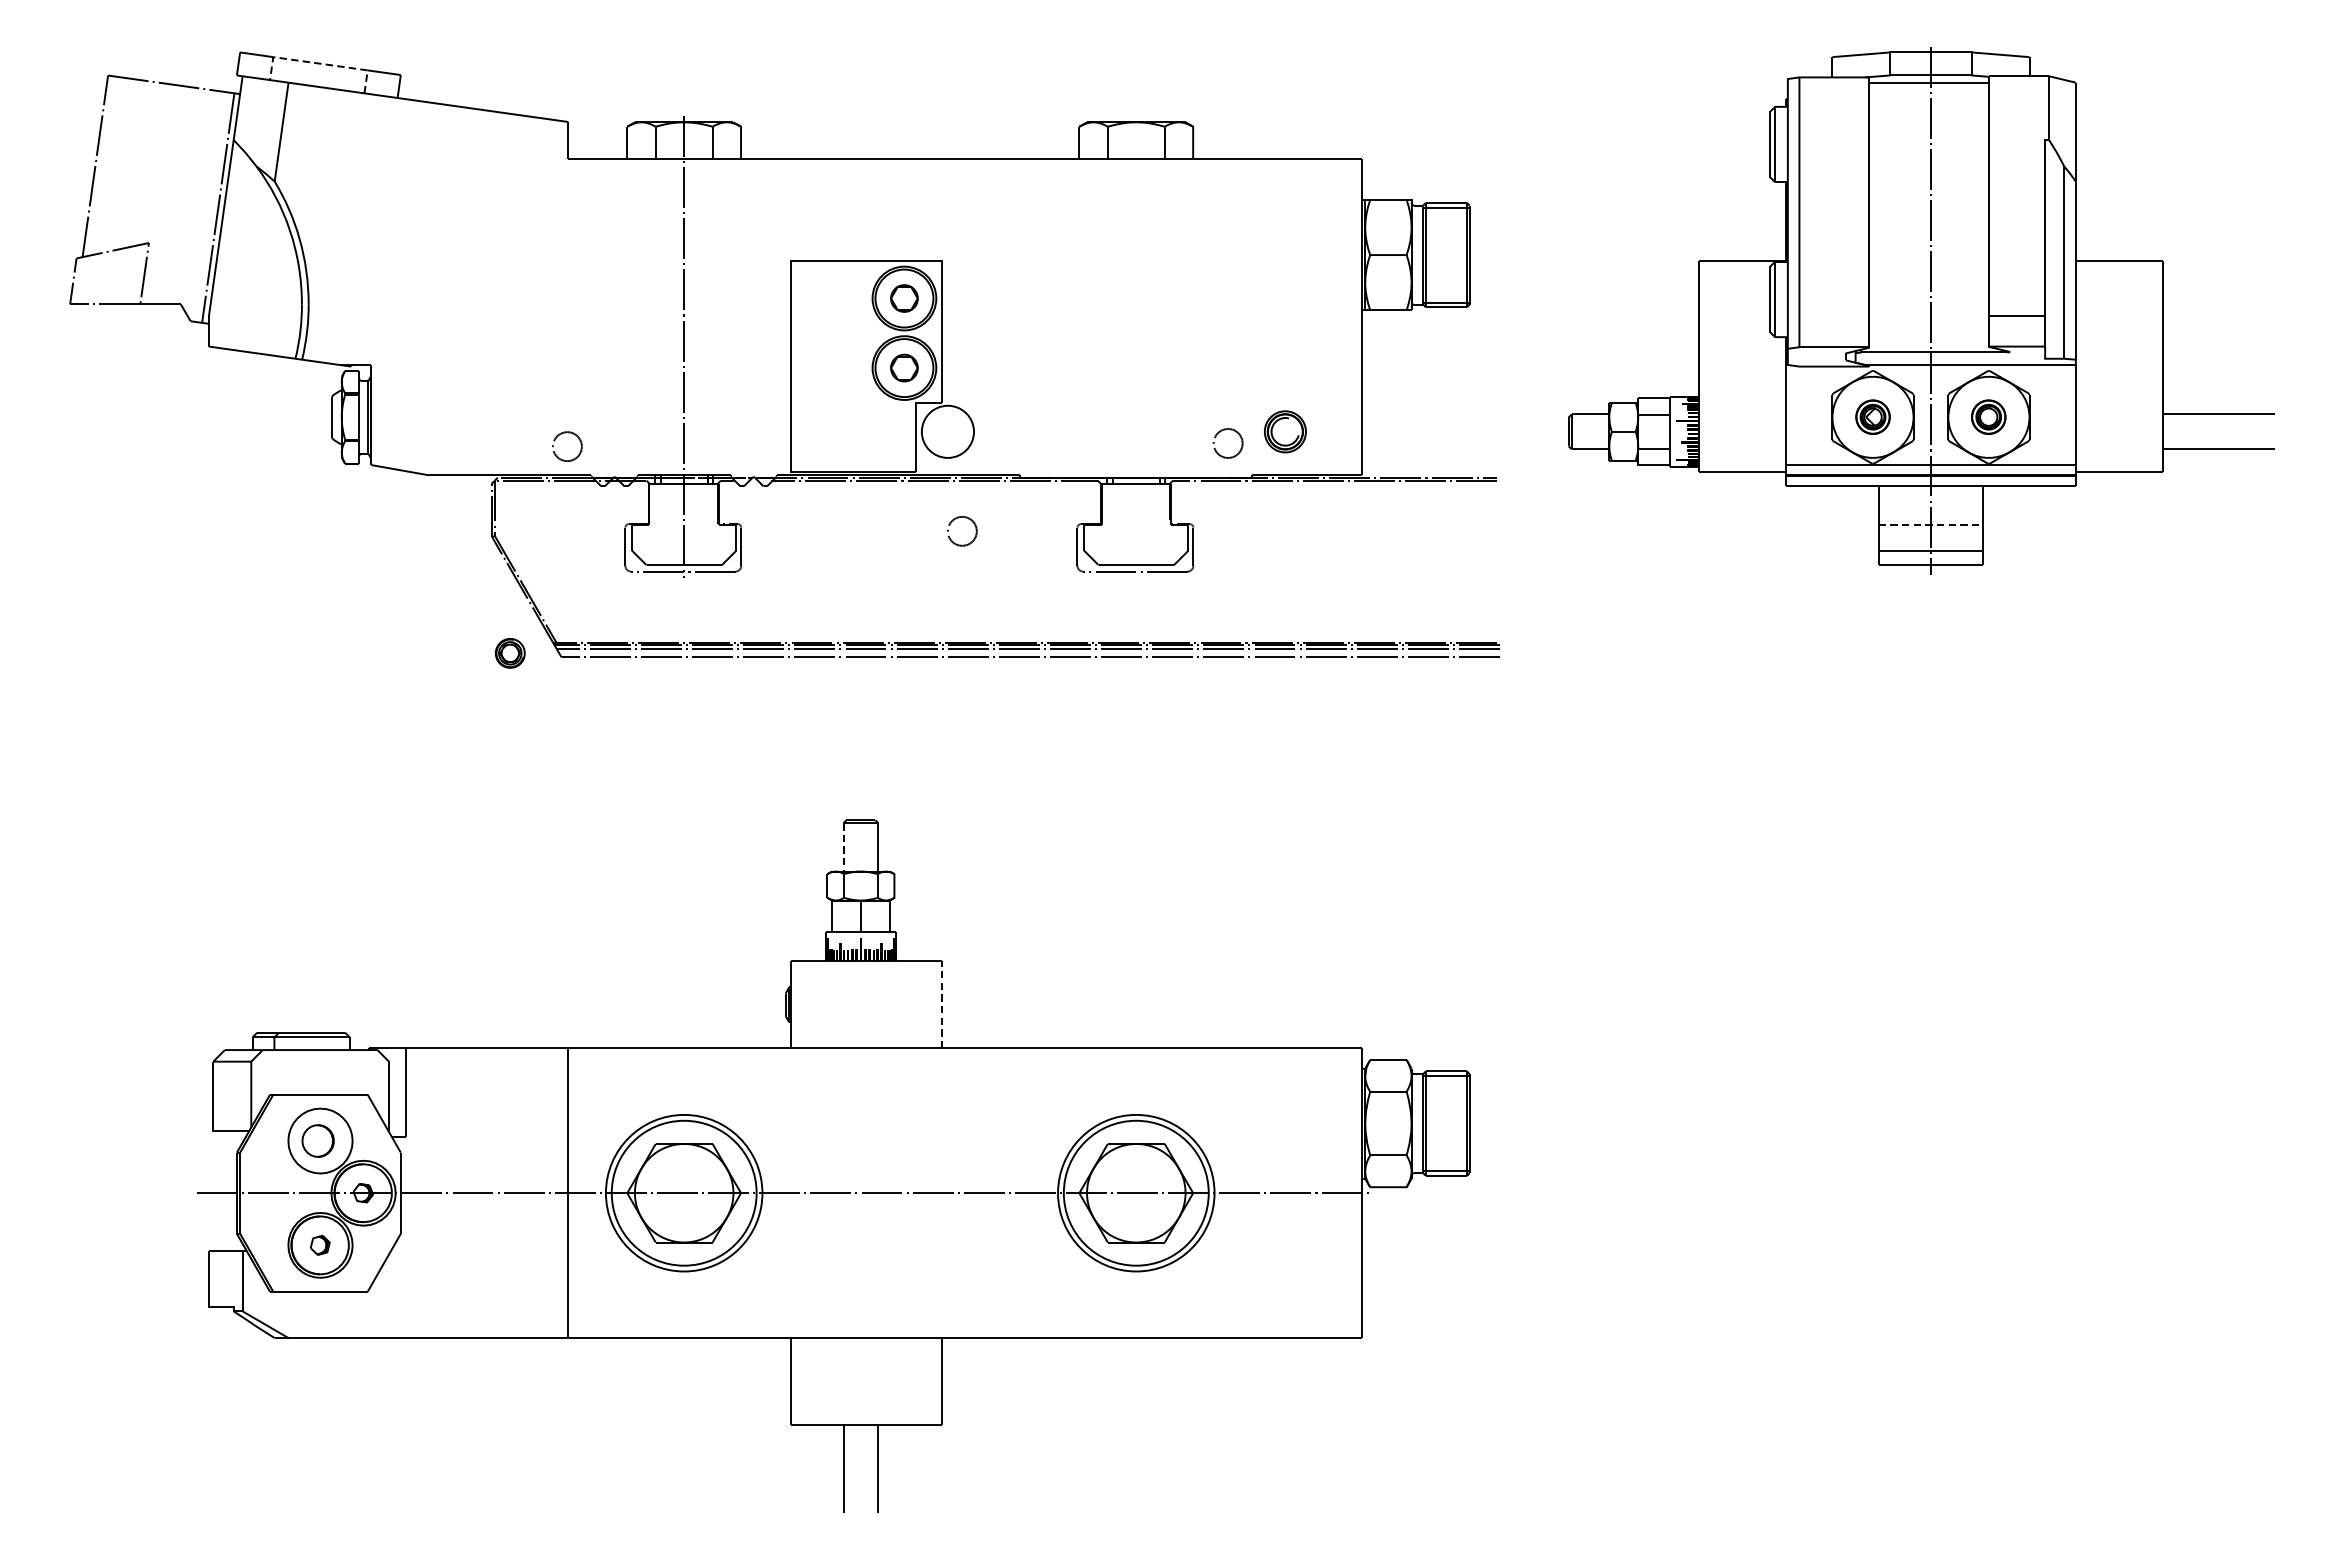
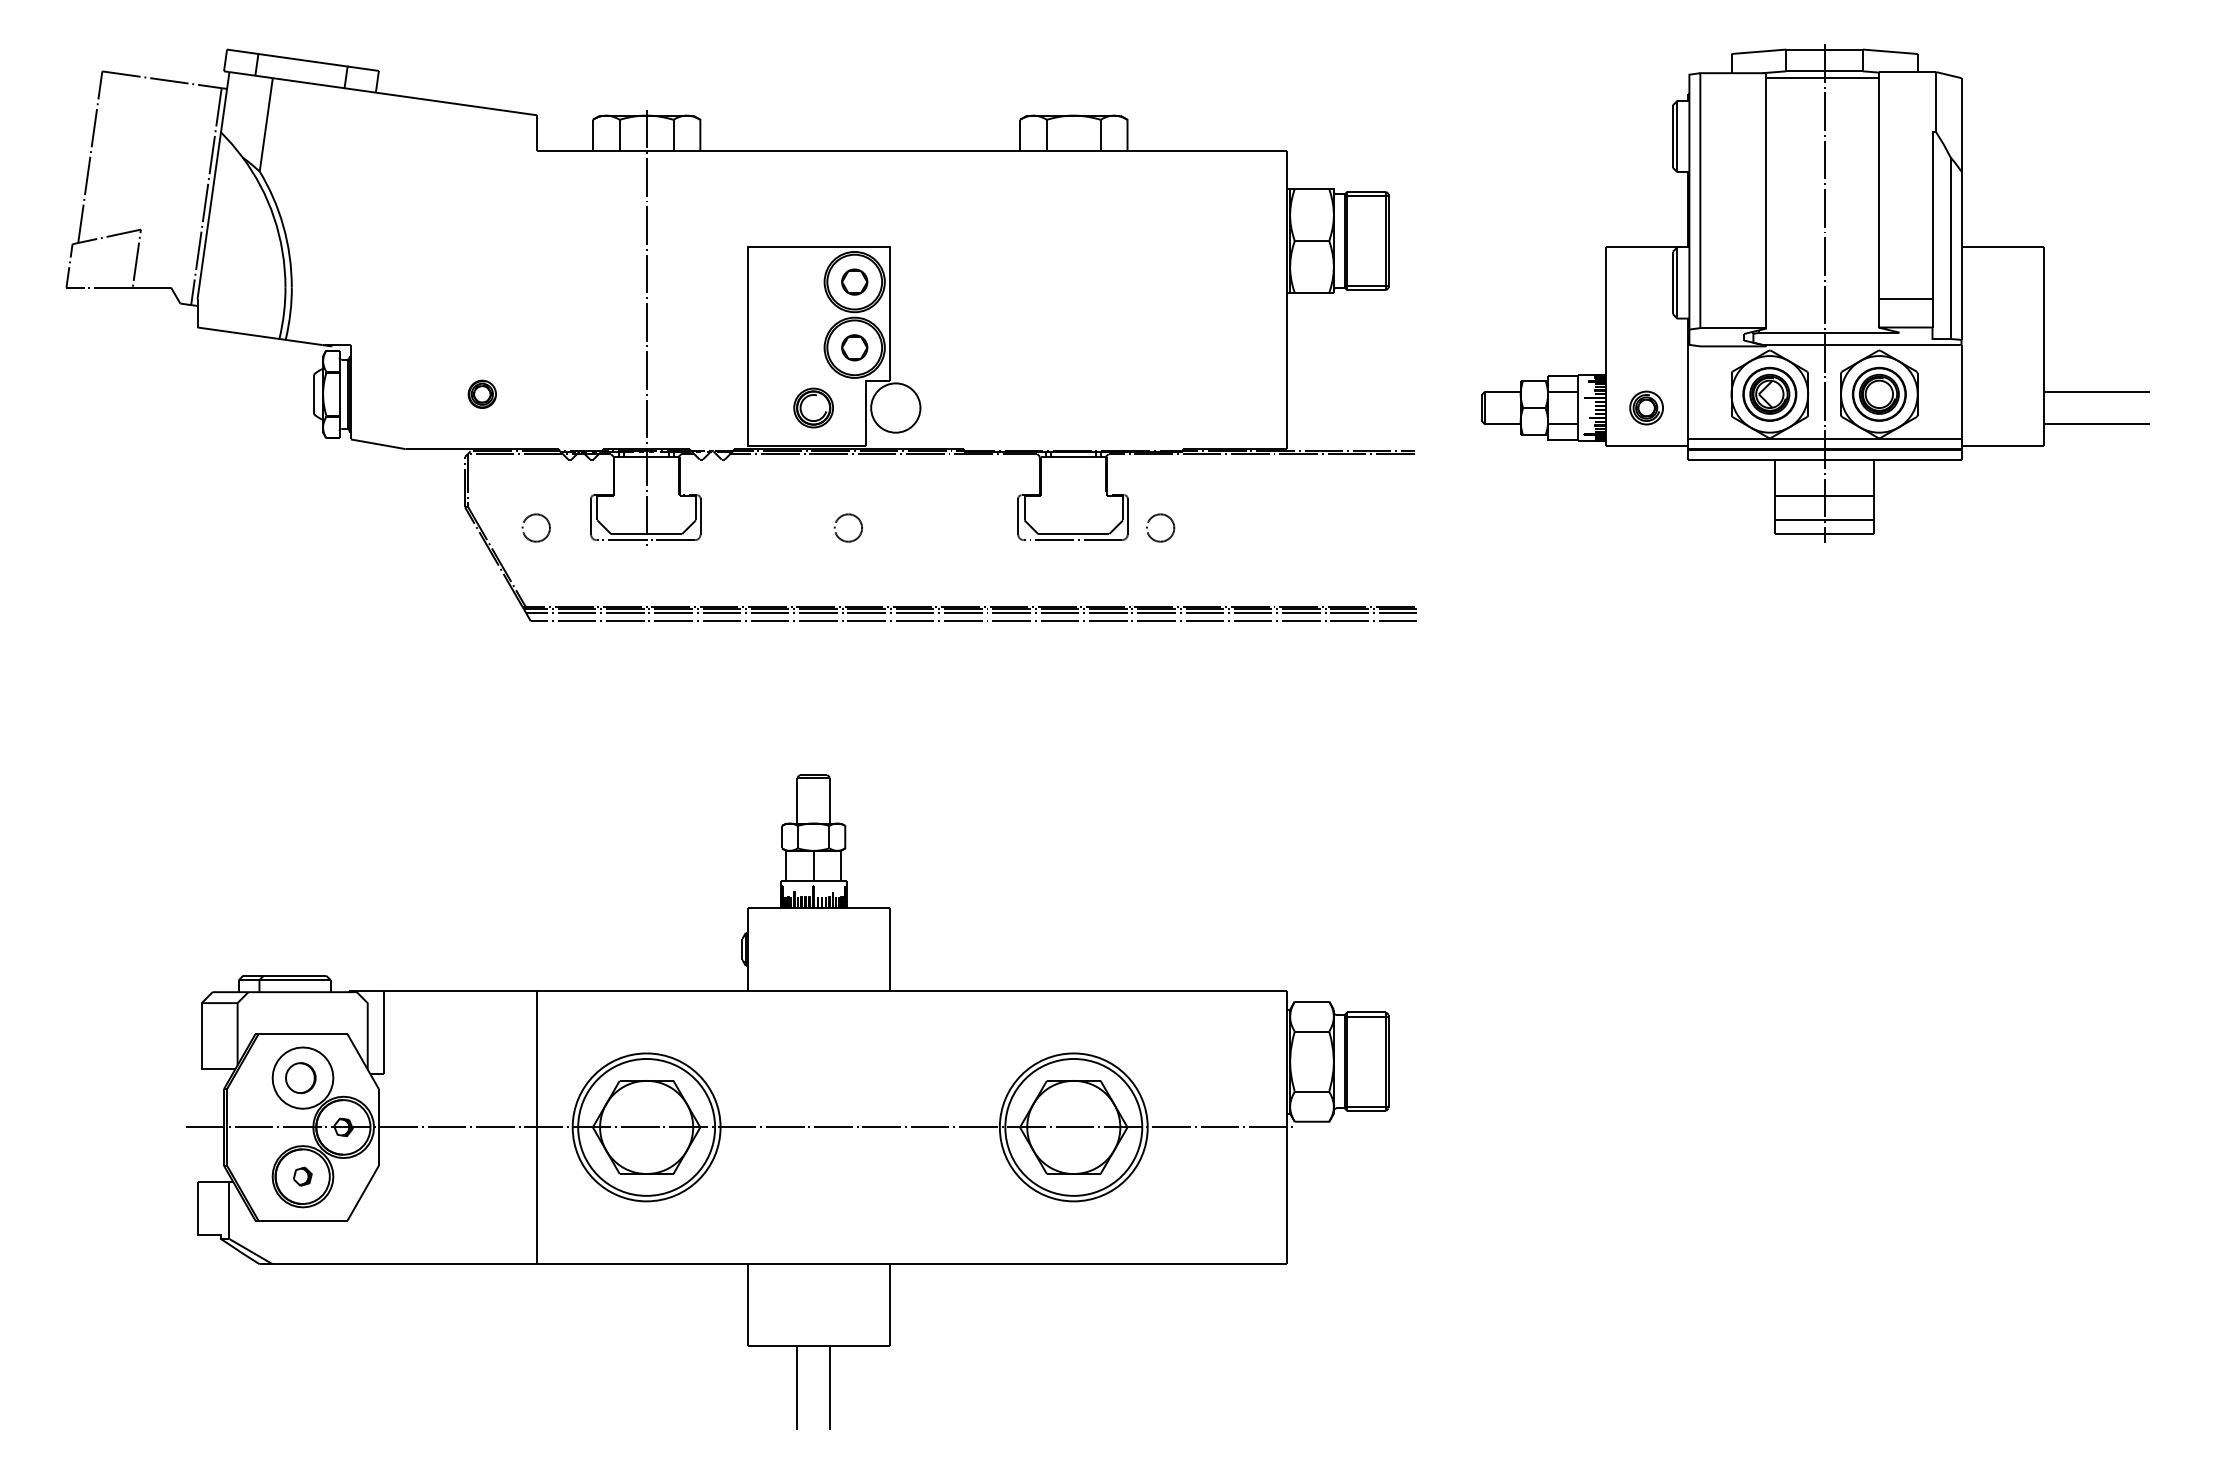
line: (319, 63) -> (302, 60), dashed -> solid
part: (1872, 416) -> (1769, 393), size x1.67
part: (1987, 416) -> (1878, 393), size x1.67
part: (1228, 430) -> (1160, 515), moved
part: (1285, 431) -> (813, 407), moved
part: (1742, 431) -> (1646, 407), added
part: (559, 436) -> (528, 518), moved
part: (952, 522) -> (839, 519), moved
line: (1931, 524) -> (1825, 495), dashed -> solid
part: (509, 652) -> (481, 393), moved
line: (843, 847) -> (797, 800), dashed -> solid
line: (942, 1003) -> (890, 948), dashed -> solid

